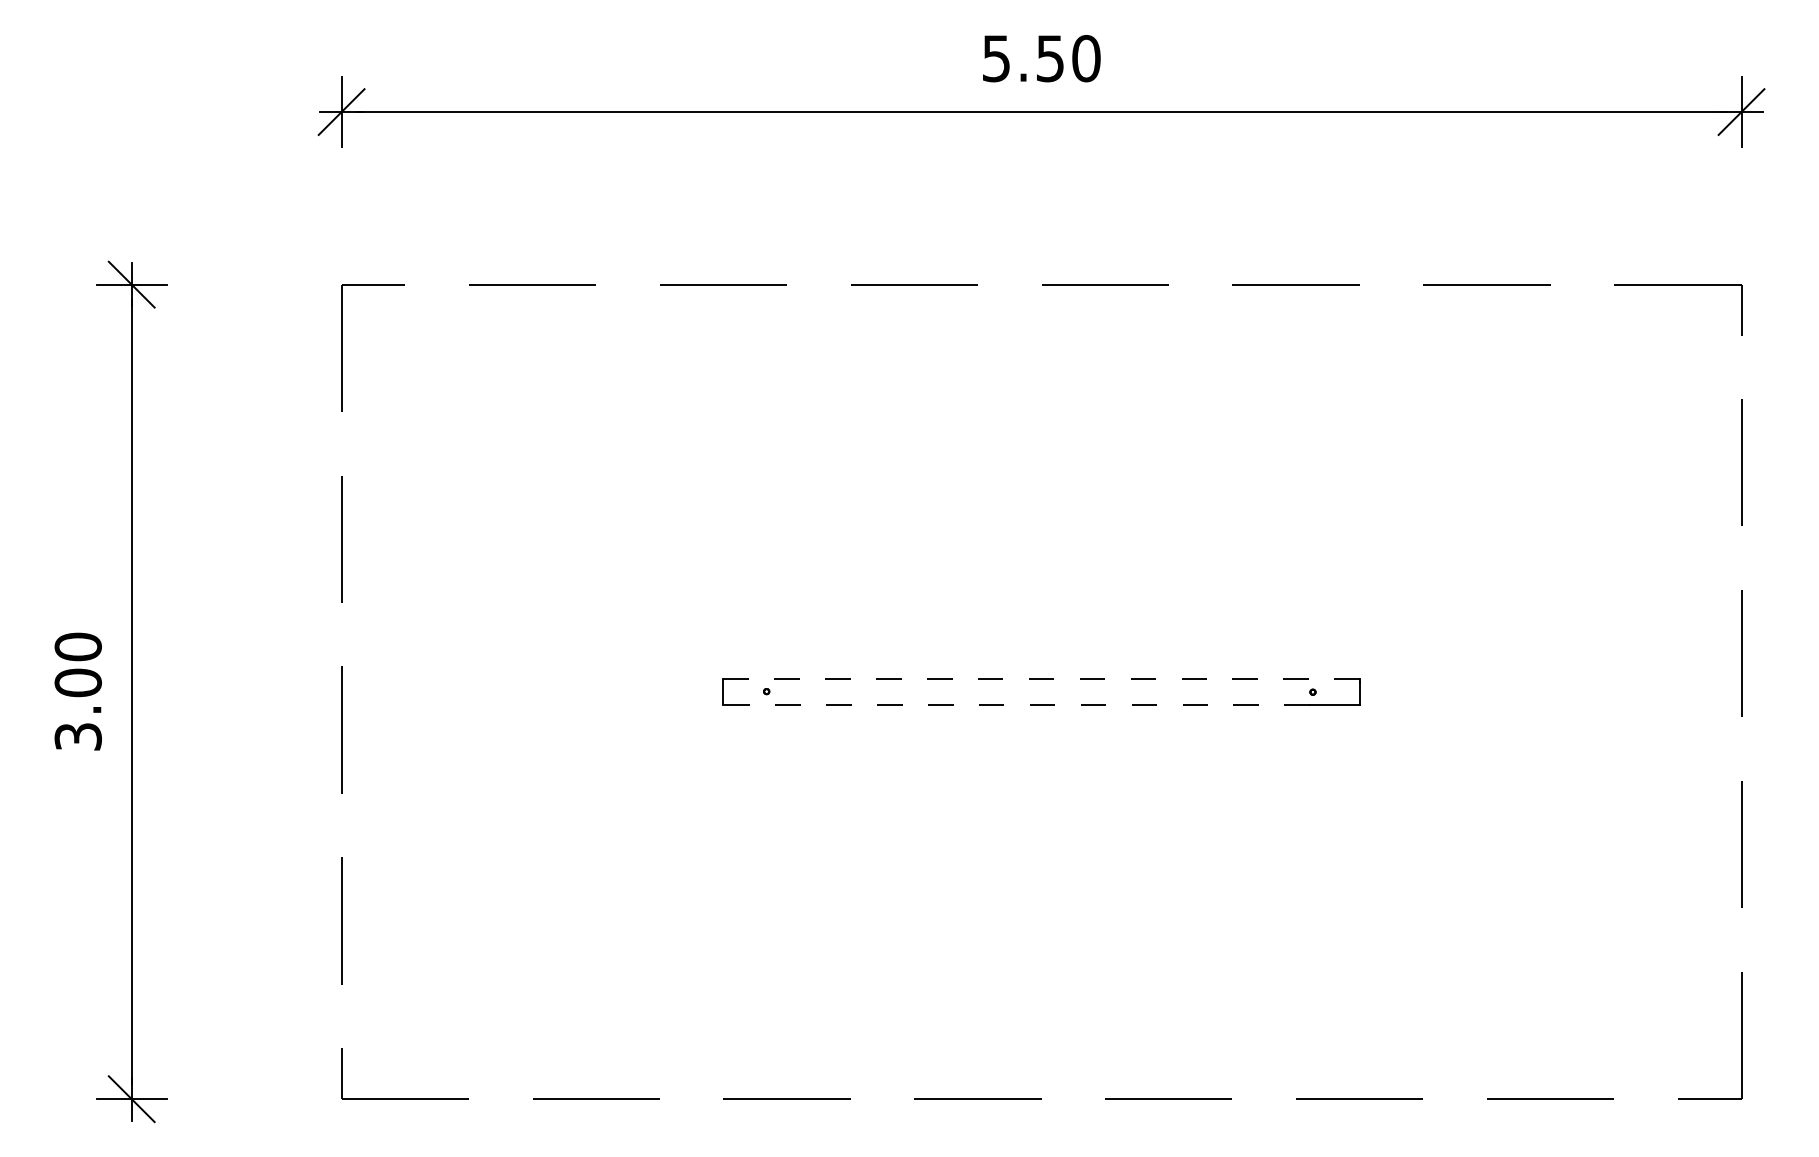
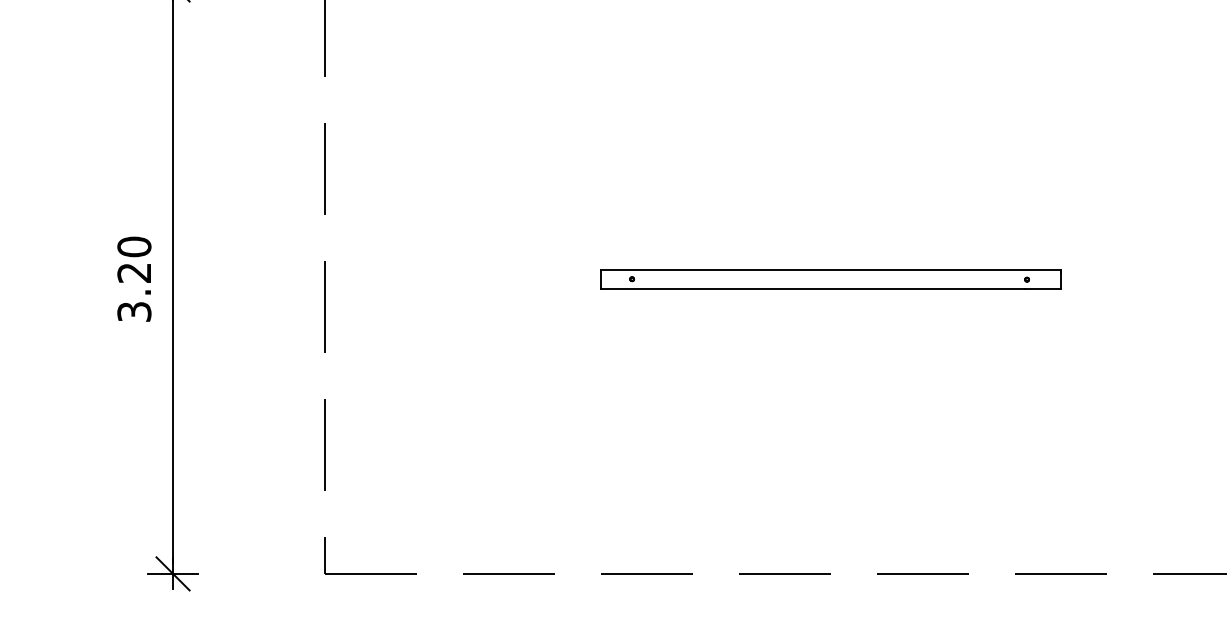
line: (1041, 679) -> (830, 270), dashed -> solid
text: (77, 682) -> (133, 272), 3.00 -> 3.20
line: (1016, 704) -> (812, 288), dashed -> solid

